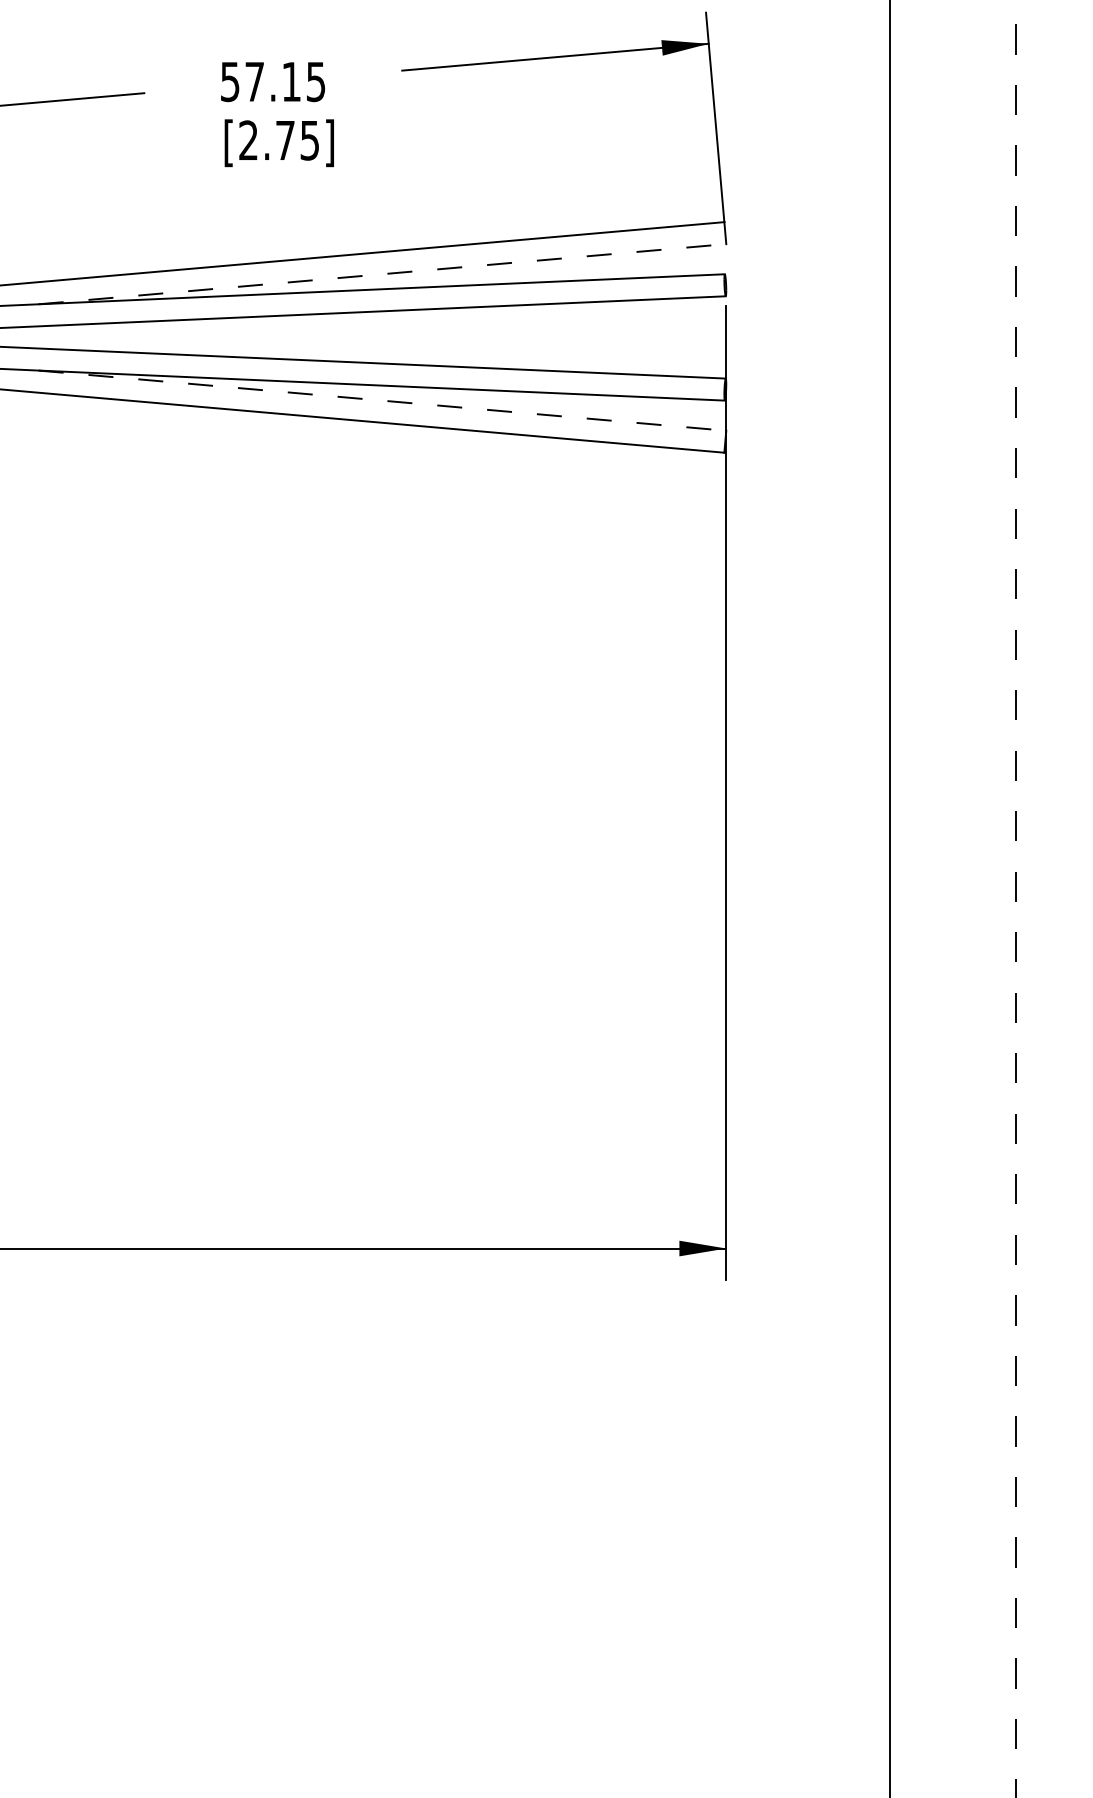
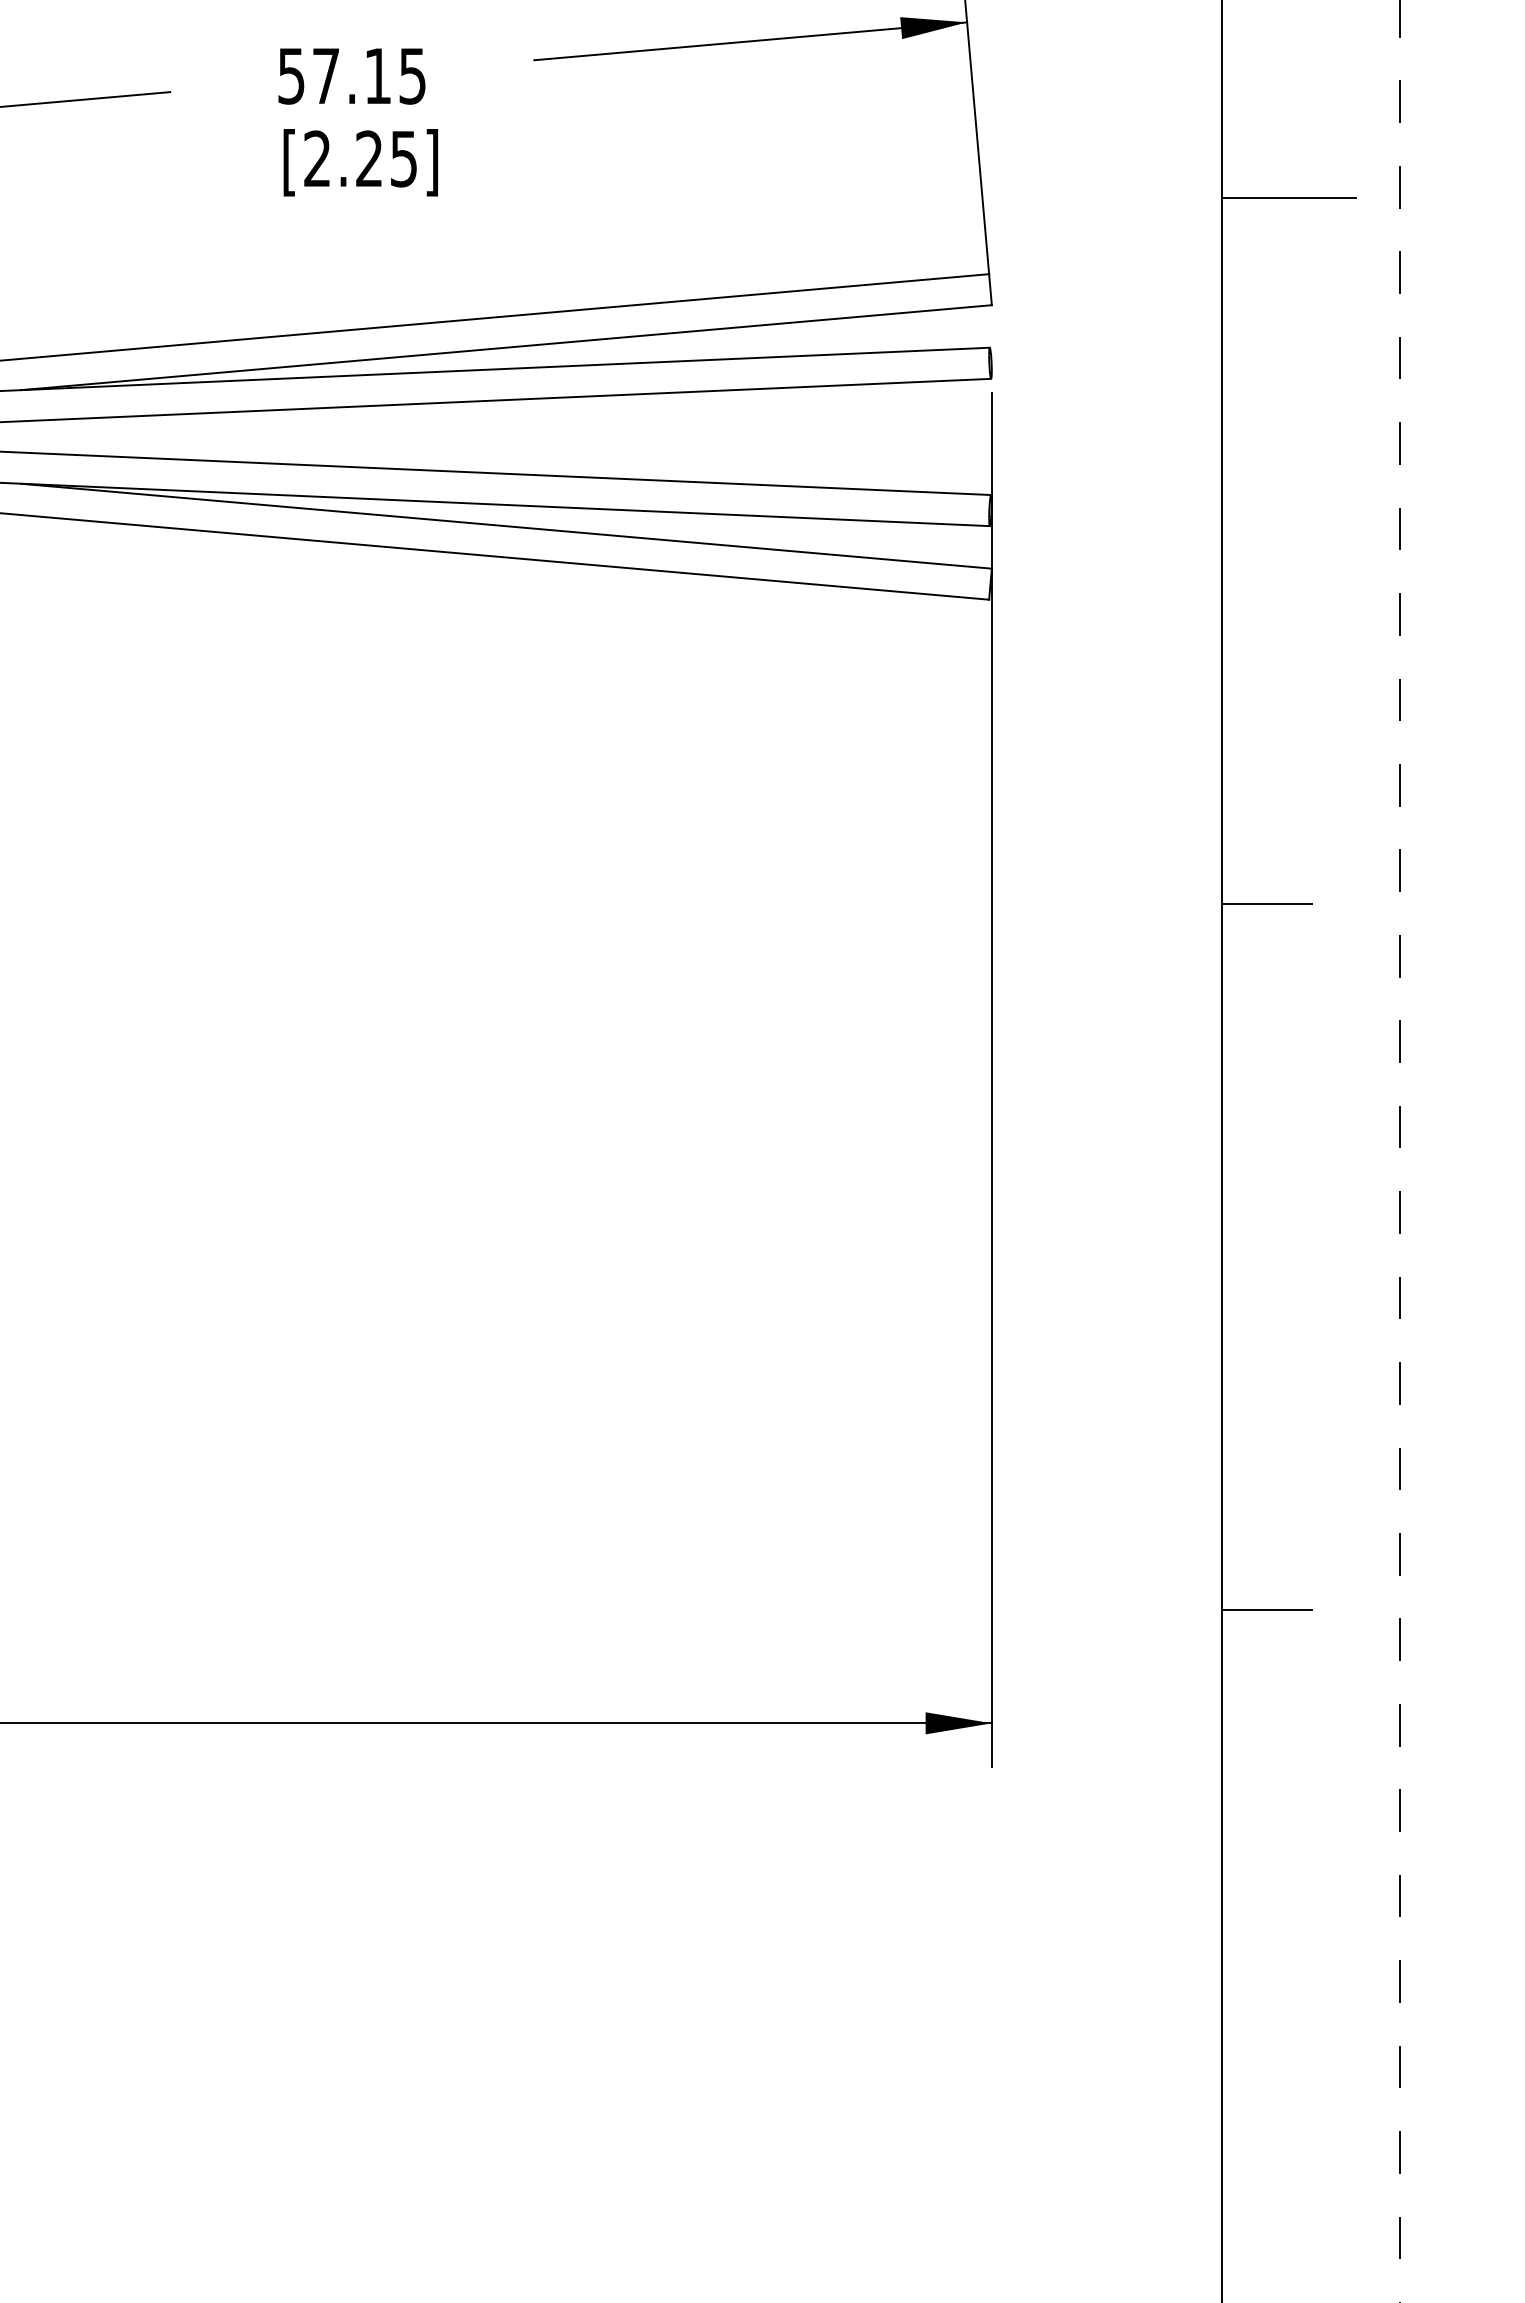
text: (285, 139) -> (369, 157), [2.75] -> [2.25]
line: (937, 168) -> (1290, 198), added
line: (382, 274) -> (506, 348), dashed -> solid
line: (382, 400) -> (506, 525), dashed -> solid
line: (921, 668) -> (1267, 904), added
line: (921, 1168) -> (1267, 1610), added

